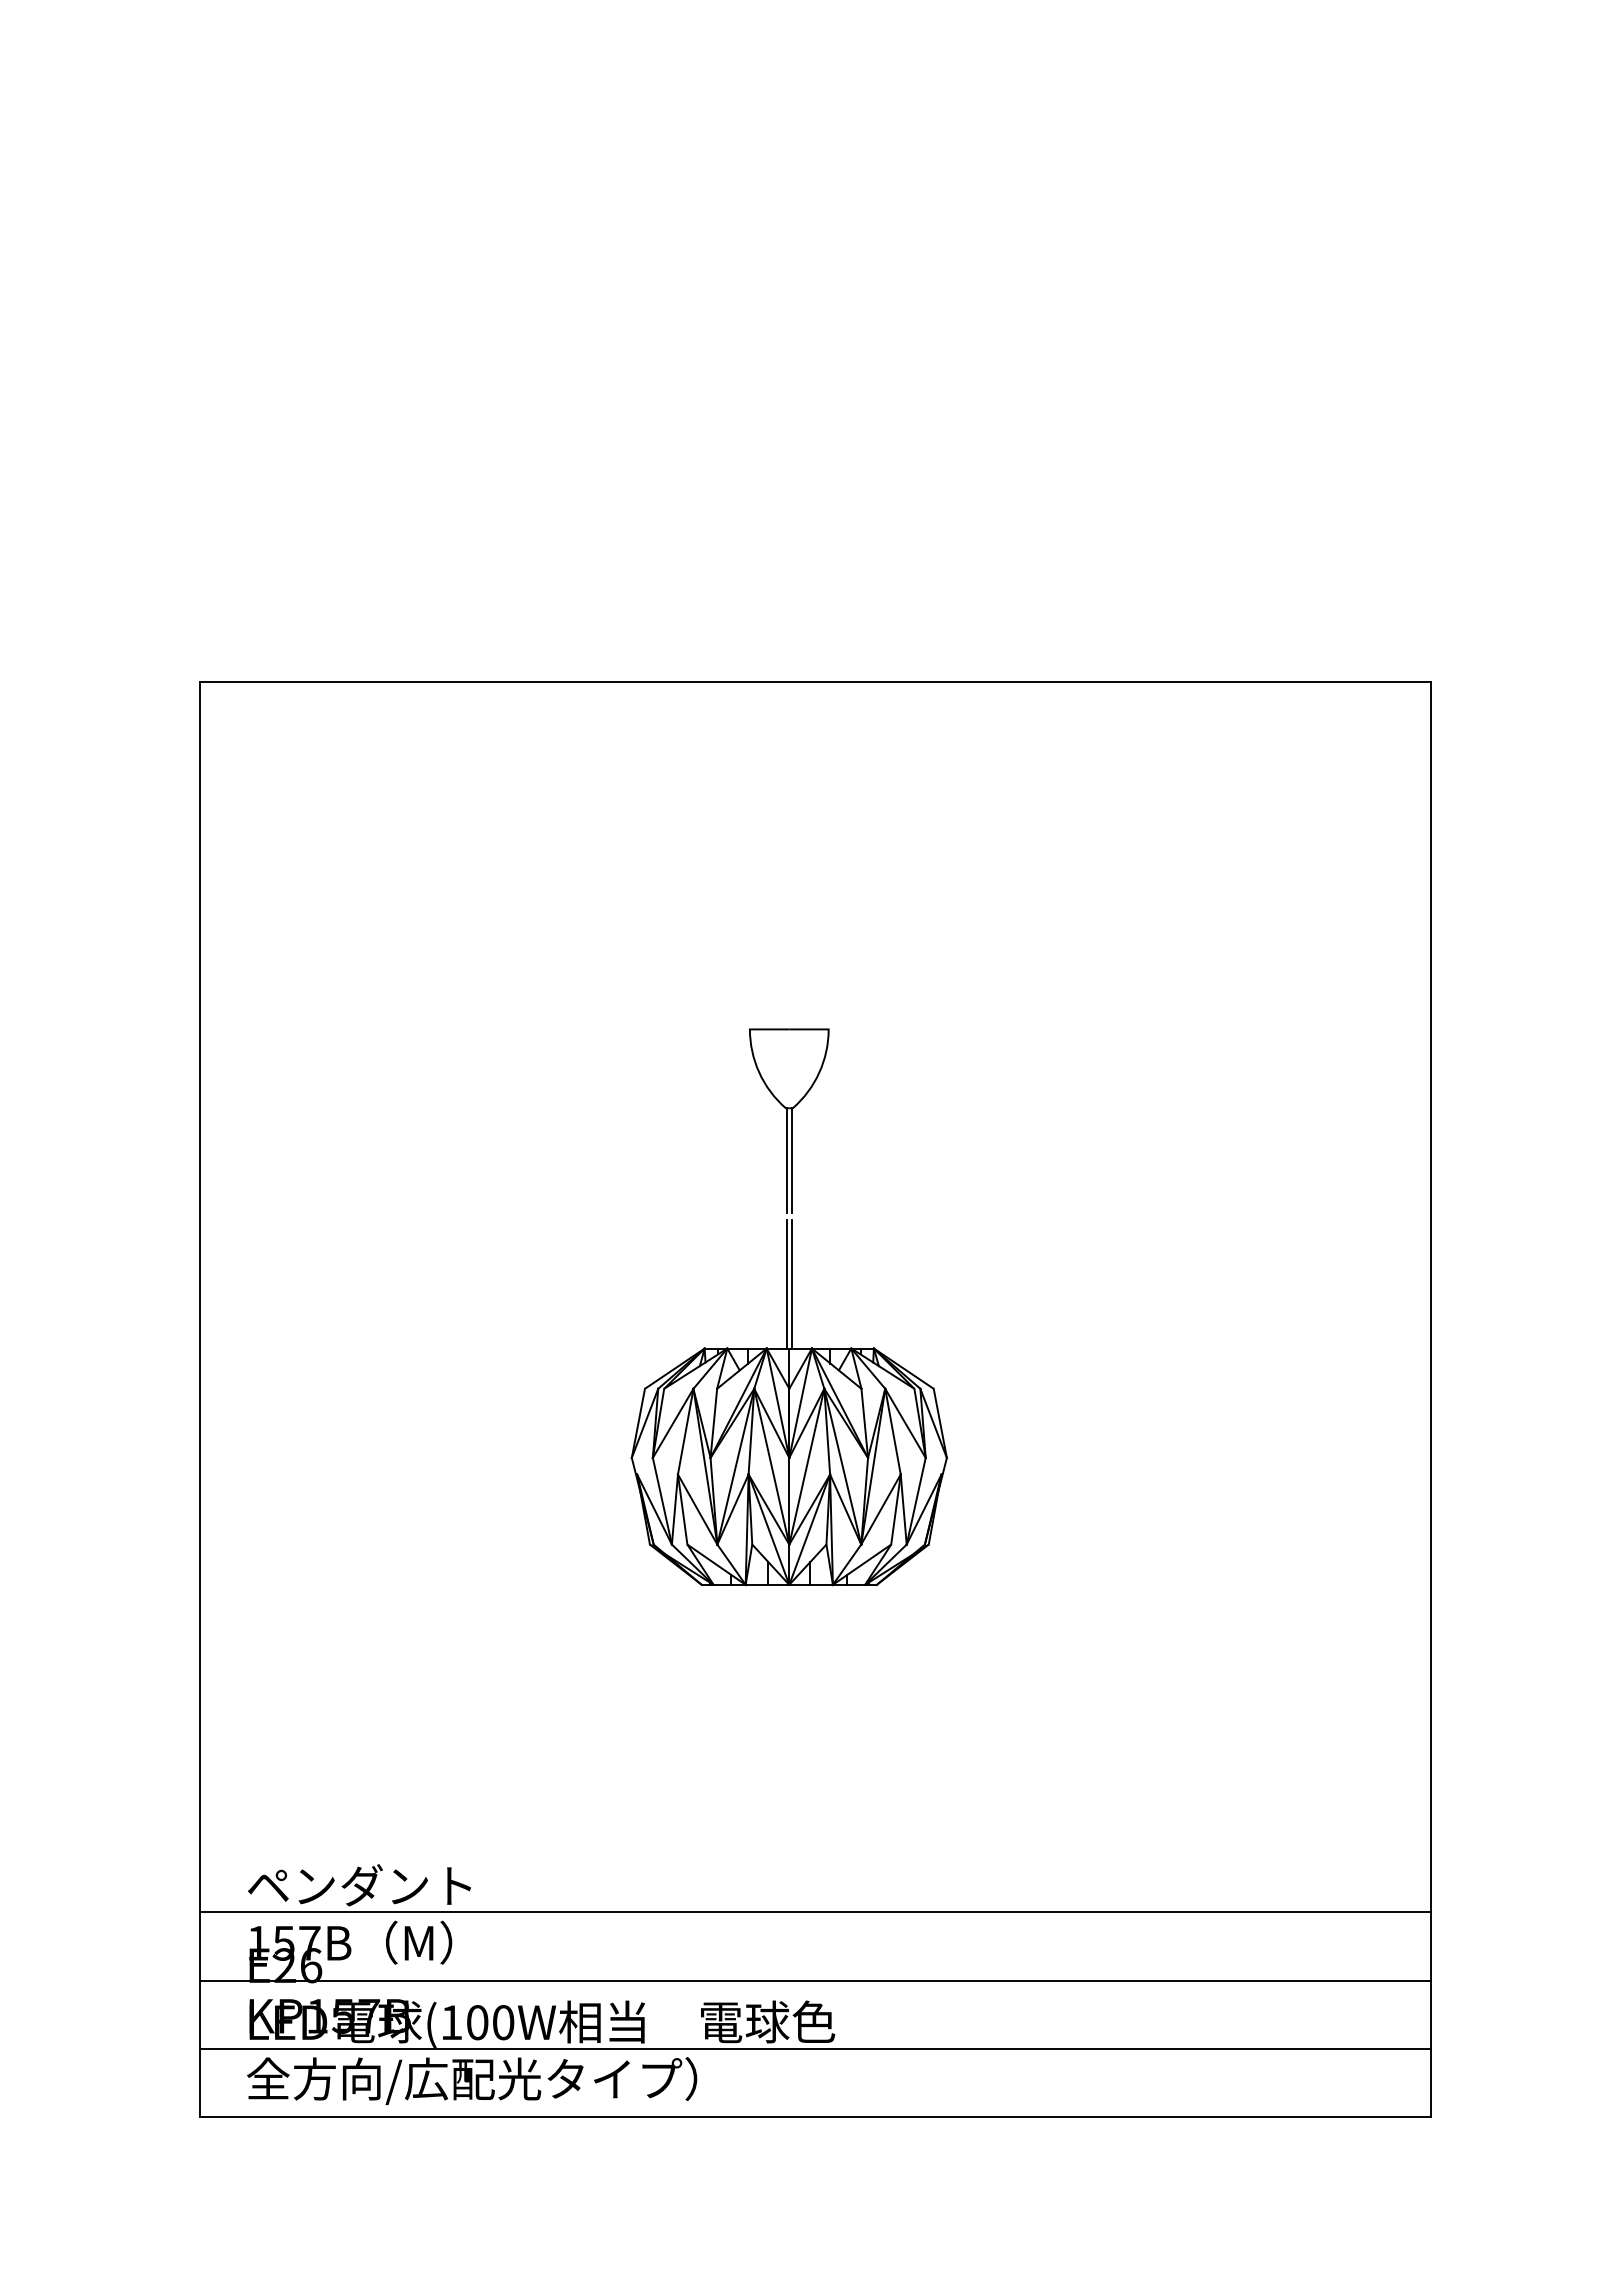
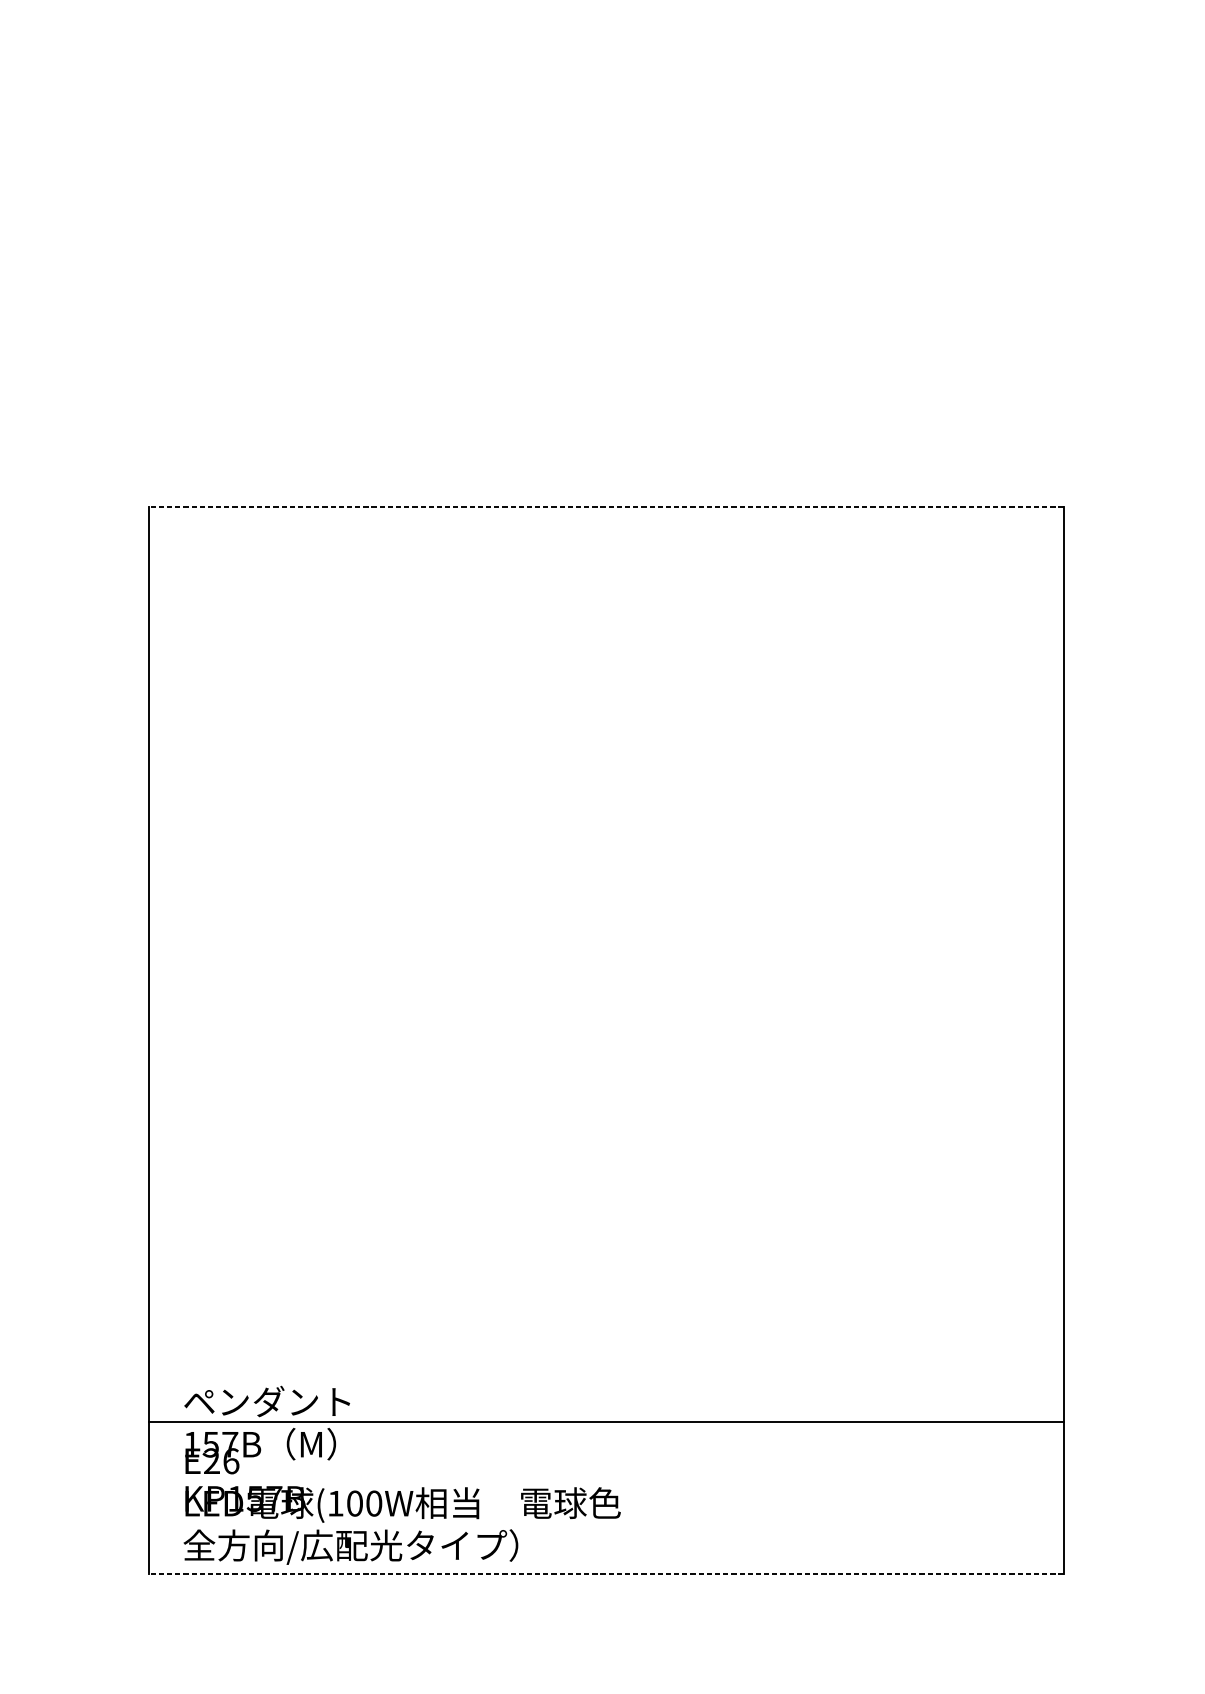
line: (814, 681) -> (605, 506), solid -> dashed
part: (788, 1307) -> (586, 971), removed
line: (815, 1980) -> (606, 1472), removed
line: (815, 2049) -> (606, 1523), removed
line: (814, 2117) -> (605, 1574), solid -> dashed

